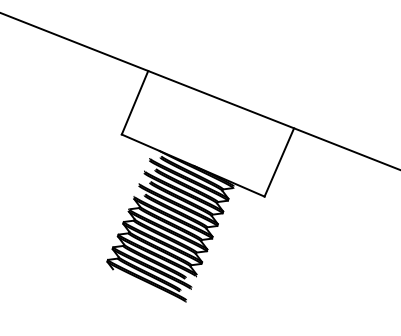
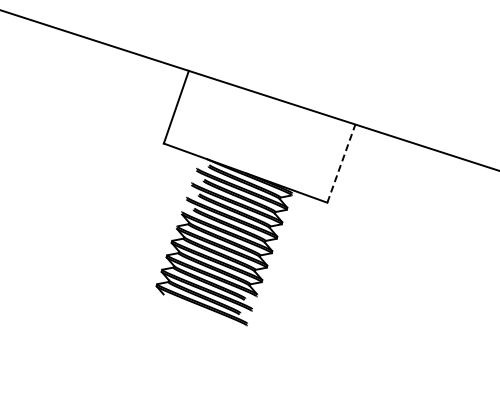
line: (279, 162) -> (341, 163), solid -> dashed

